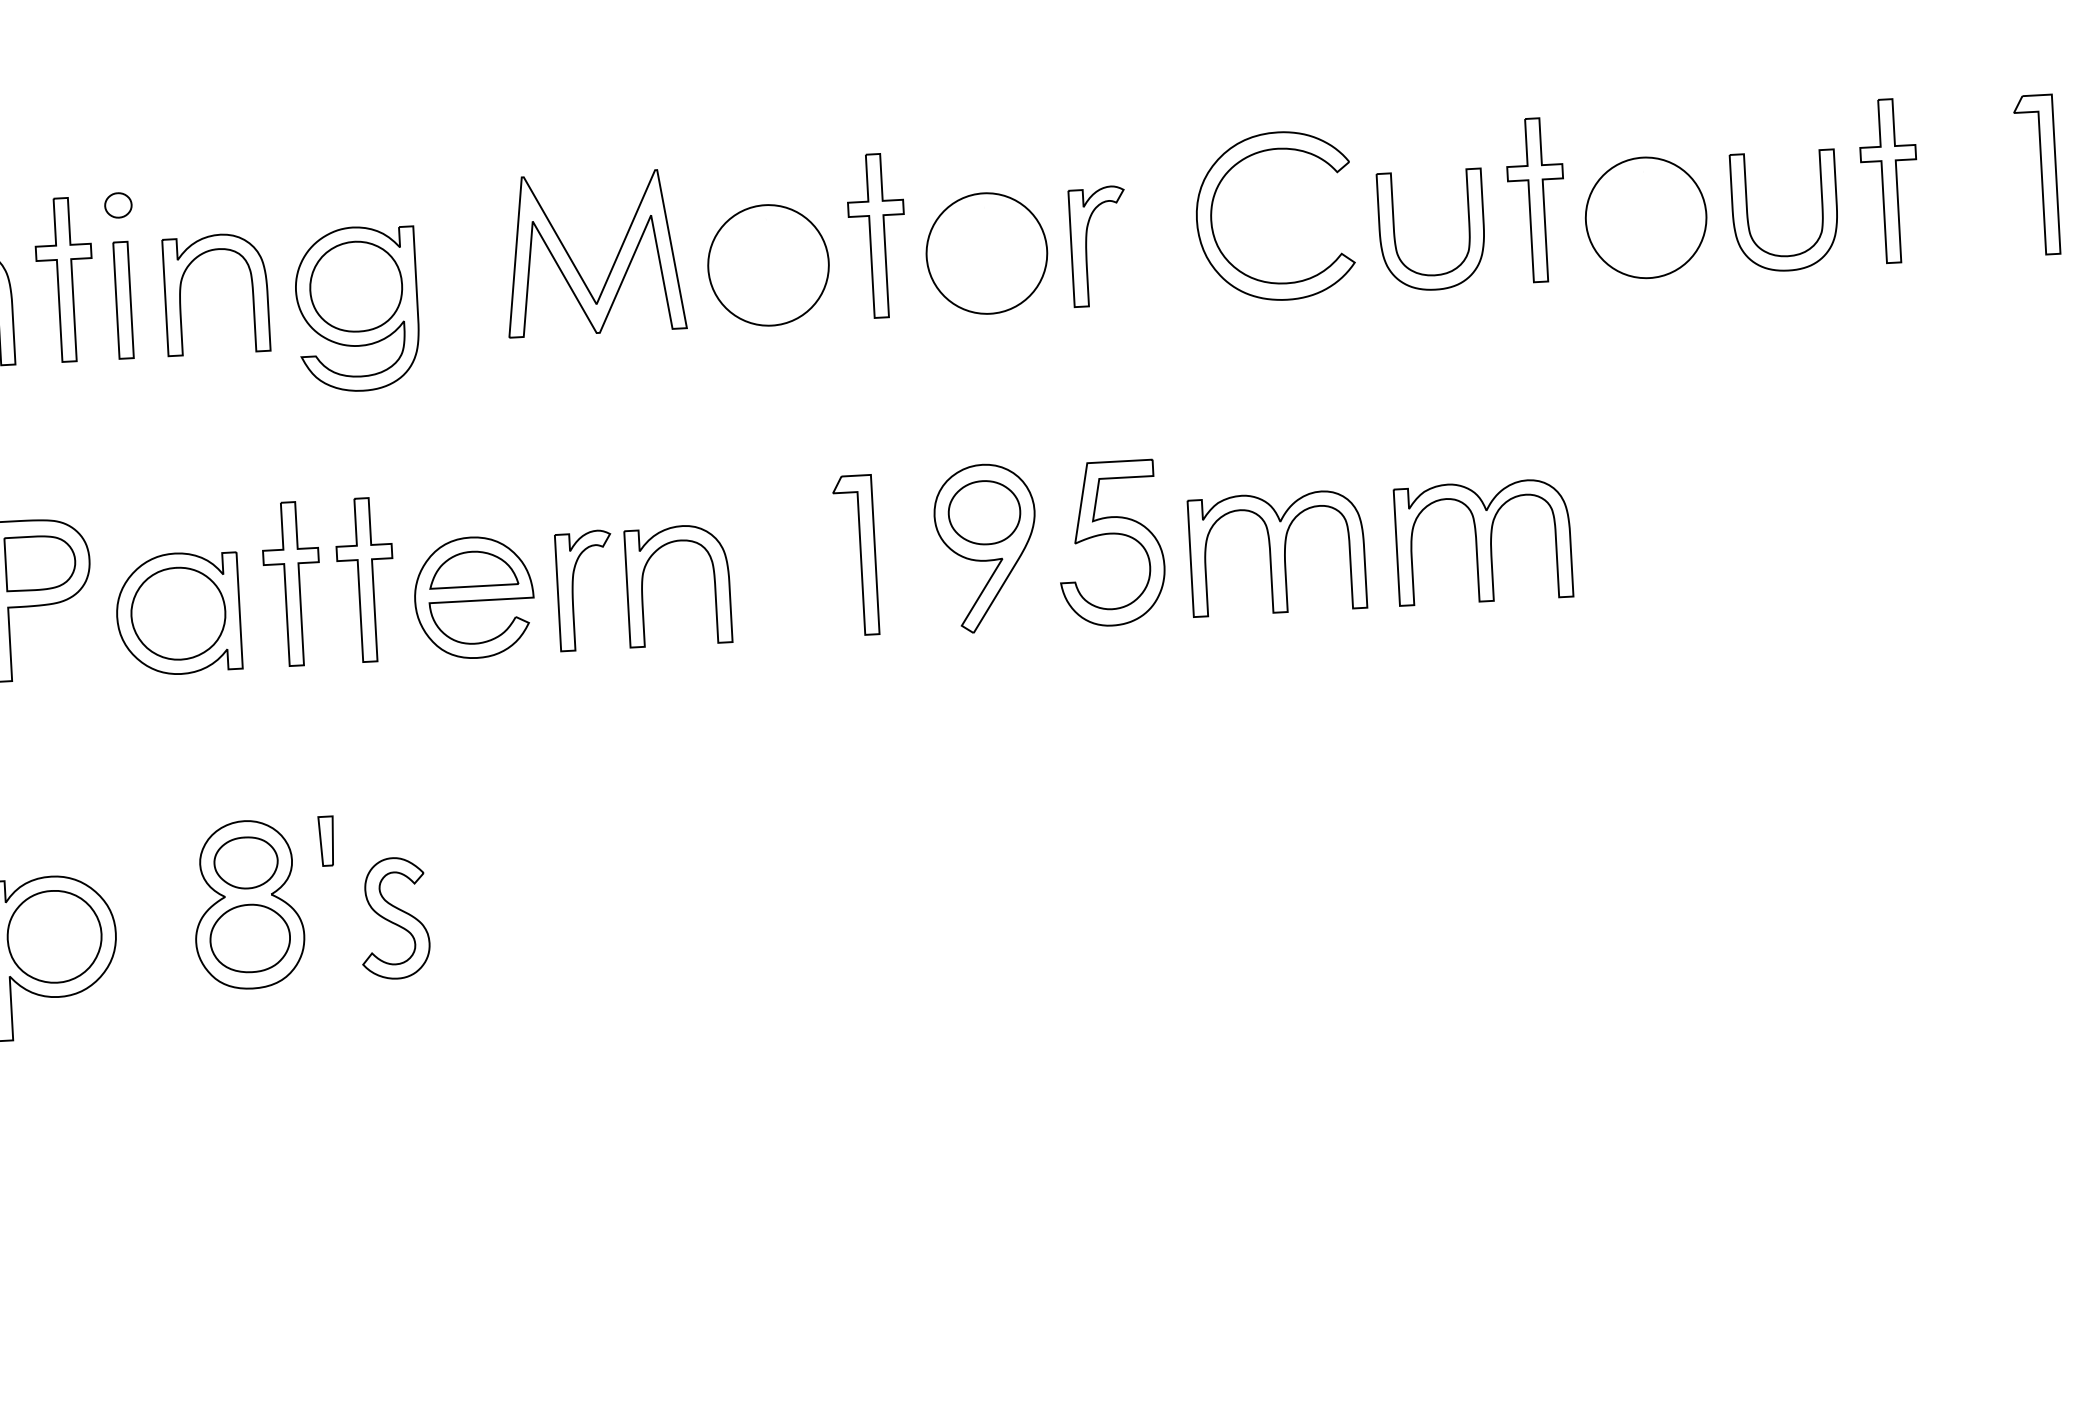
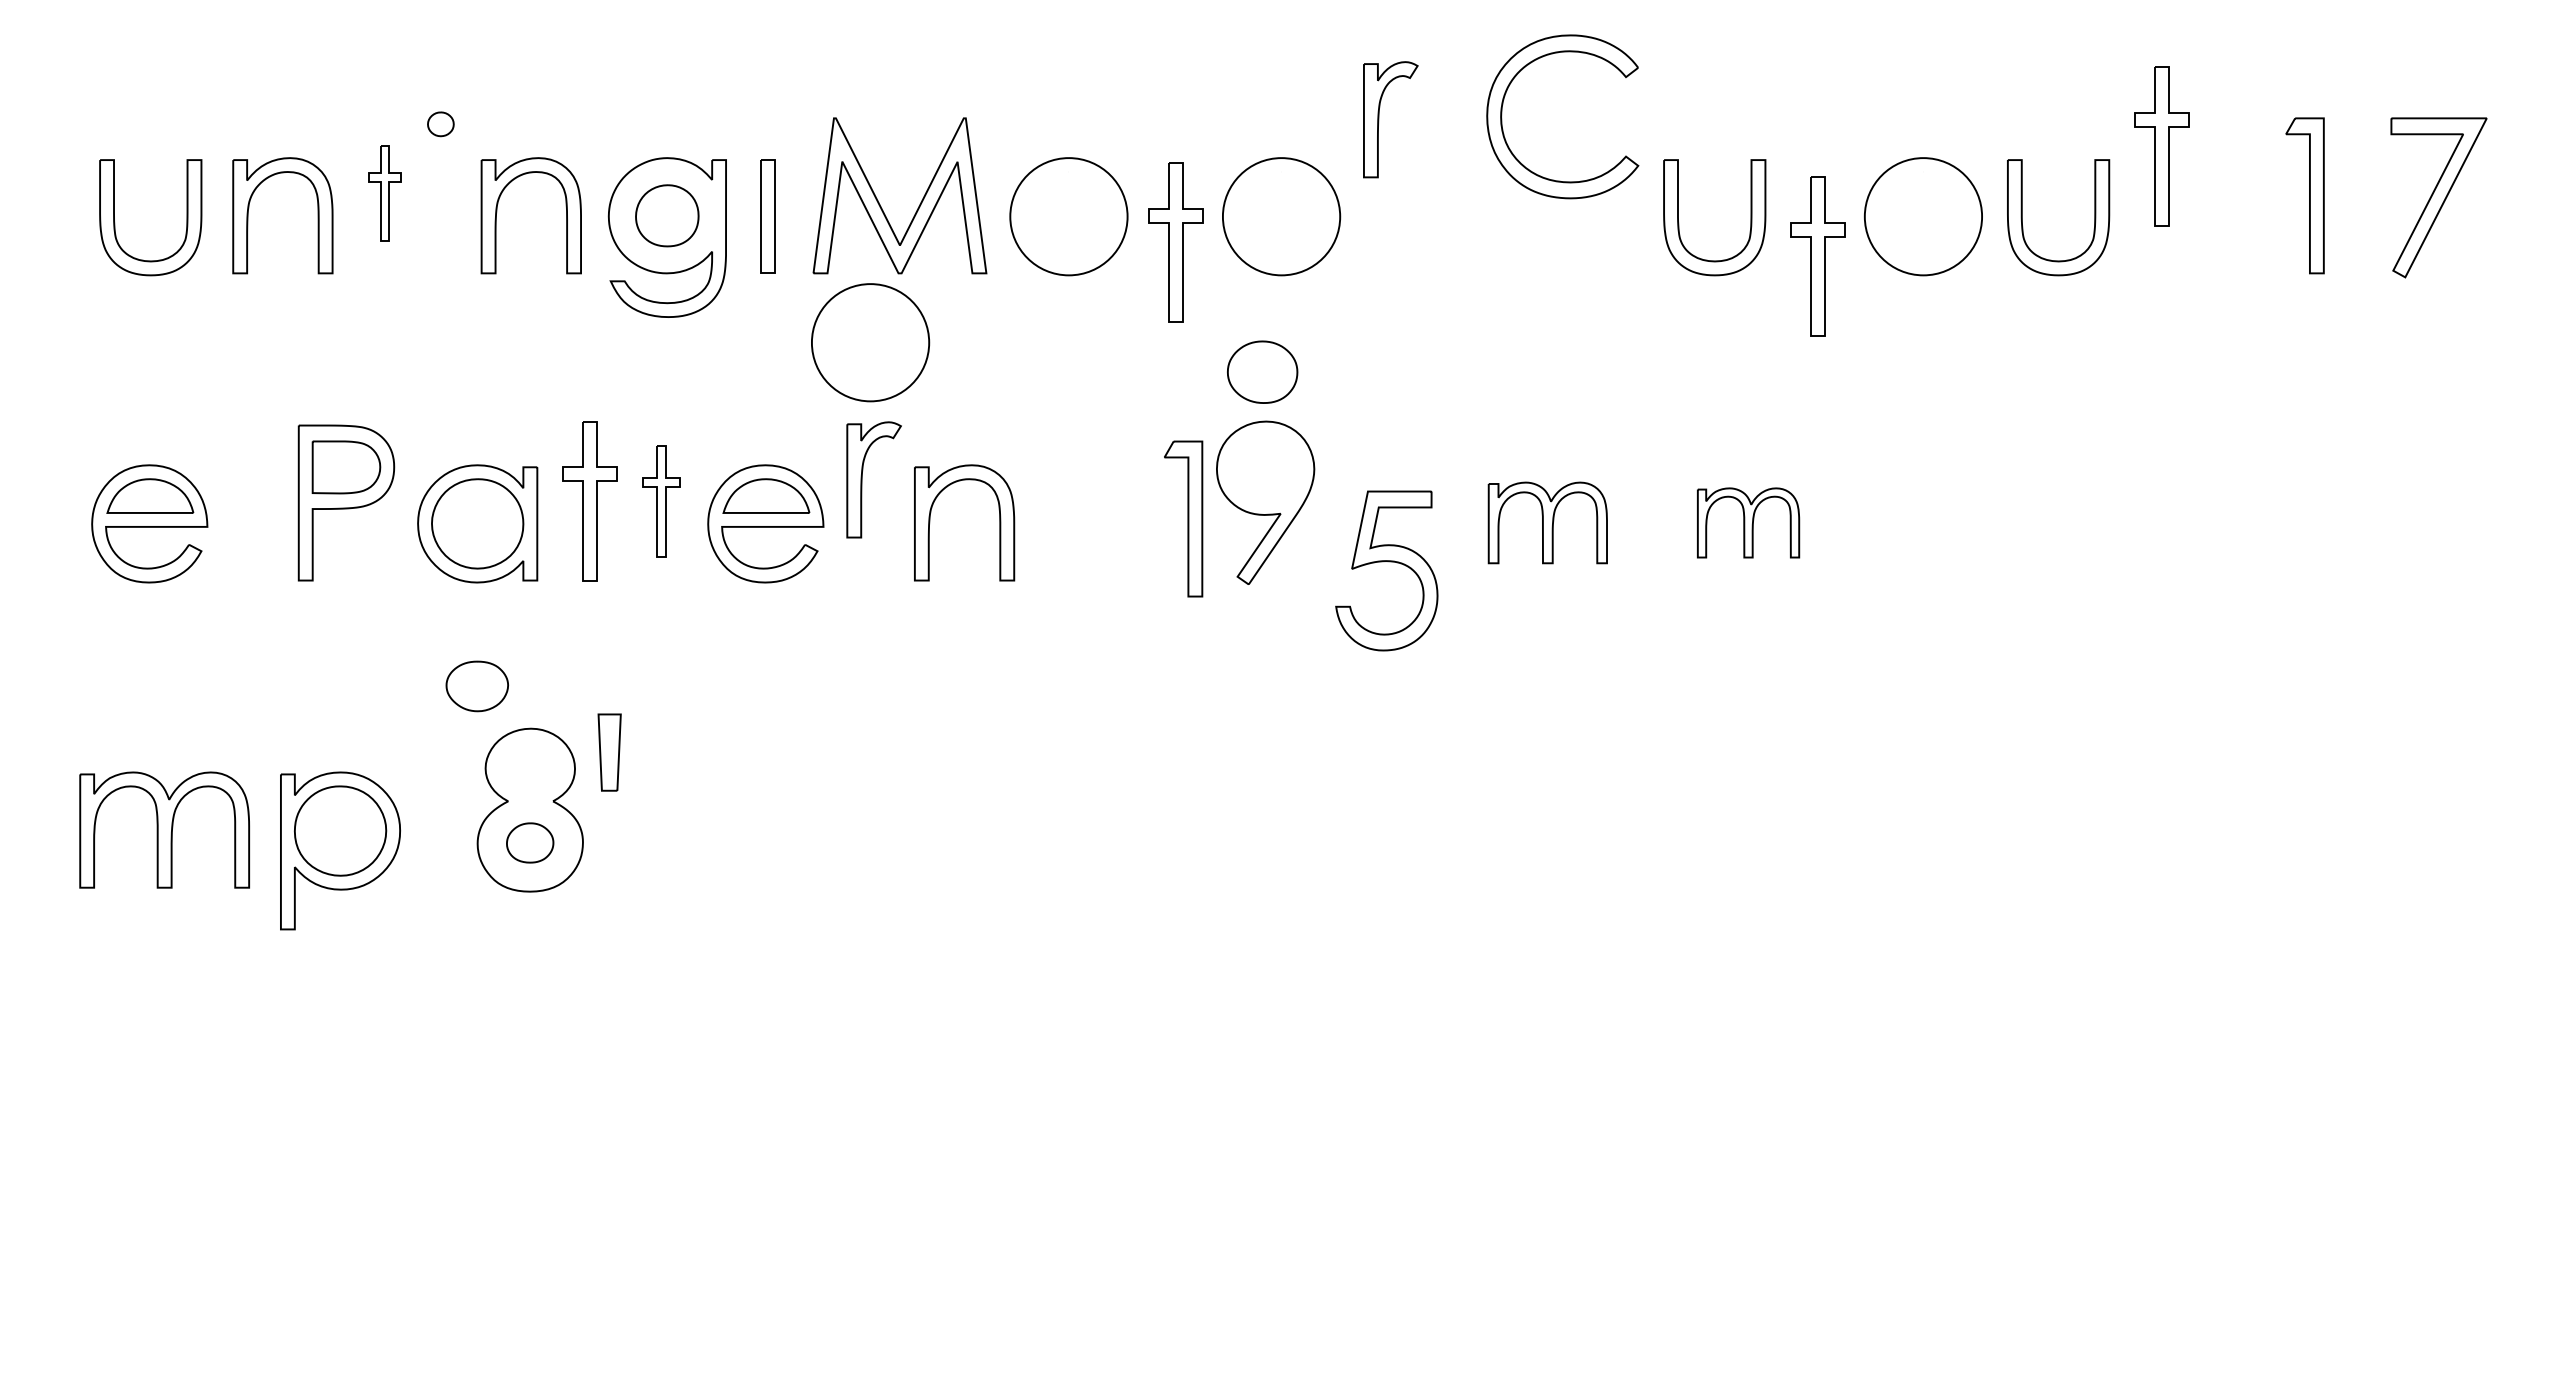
curve: (1883, 181) -> (2155, 146), moved
part: (1536, 199) -> (1817, 256), moved
part: (1212, 218) -> (1502, 115), moved
curve: (870, 235) -> (1169, 242), moved
part: (1087, 246) -> (1379, 119), moved
part: (64, 279) -> (384, 193), size x0.6
part: (355, 286) -> (666, 215), size x0.7
curve: (116, 300) -> (761, 216), moved
part: (571, 405) -> (870, 342), added
part: (984, 512) -> (1262, 371), moved
curve: (1112, 534) -> (1388, 562), moved
part: (1483, 541) -> (1748, 522), size x0.6
part: (1277, 552) -> (1547, 522), size x0.7
part: (855, 555) -> (1183, 518), moved
part: (365, 580) -> (661, 501), size x0.7
part: (573, 590) -> (862, 479), moved
part: (326, 841) -> (609, 752), size x1.6
curve: (241, 886) -> (471, 709), moved
part: (394, 917) -> (671, 830), removed
part: (249, 938) -> (529, 842), size x0.6

